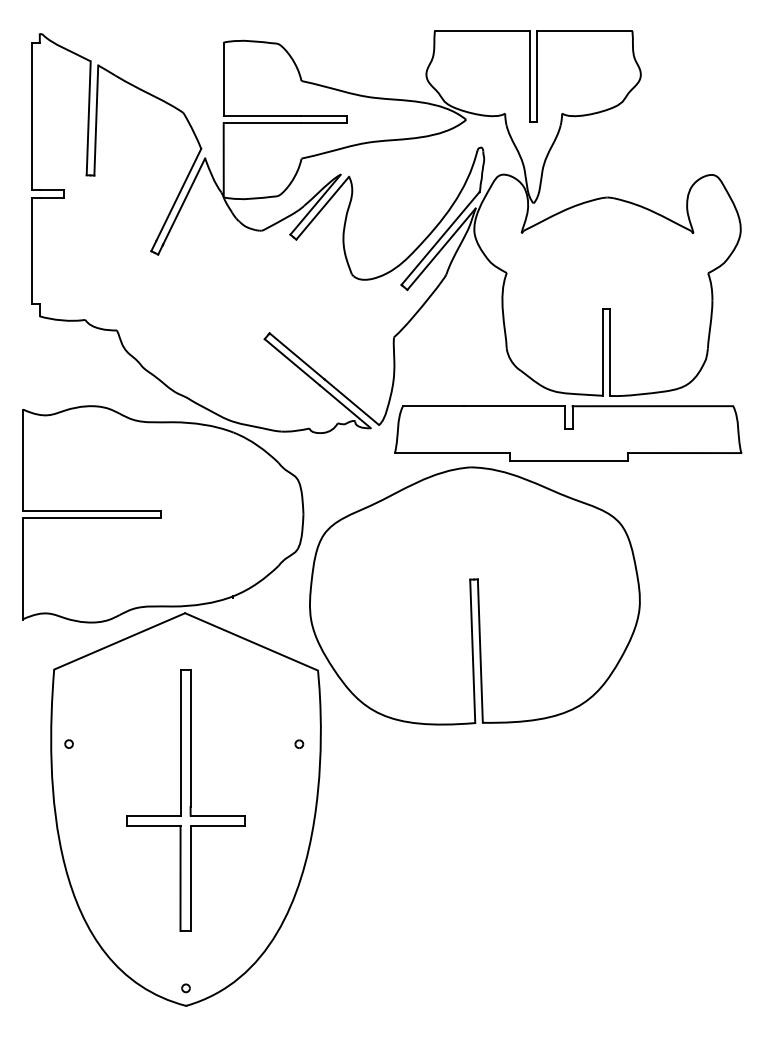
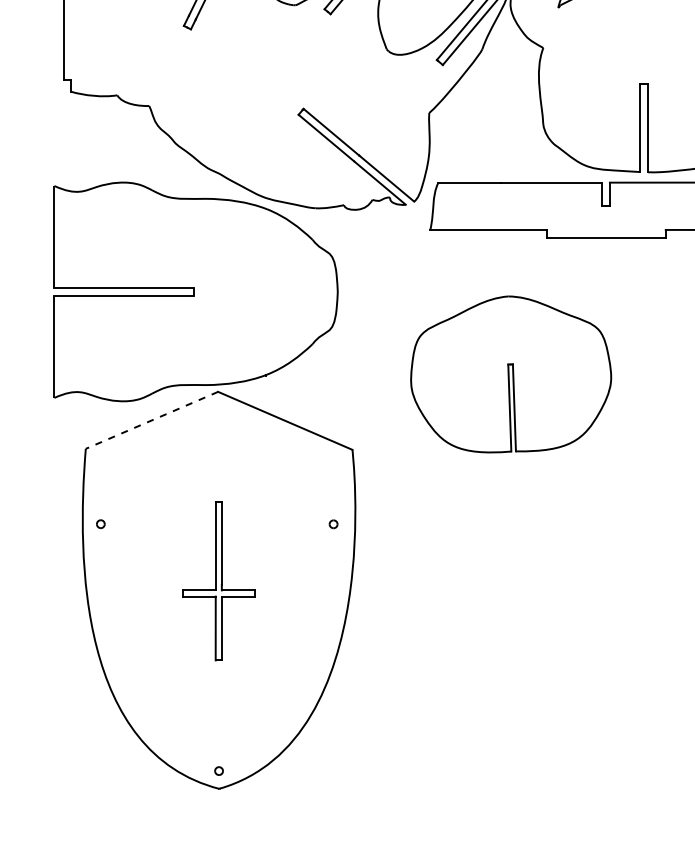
part: (474, 595) -> (510, 373), size x0.6
line: (119, 641) -> (151, 420), solid -> dashed
part: (185, 800) -> (218, 581), size x0.6

